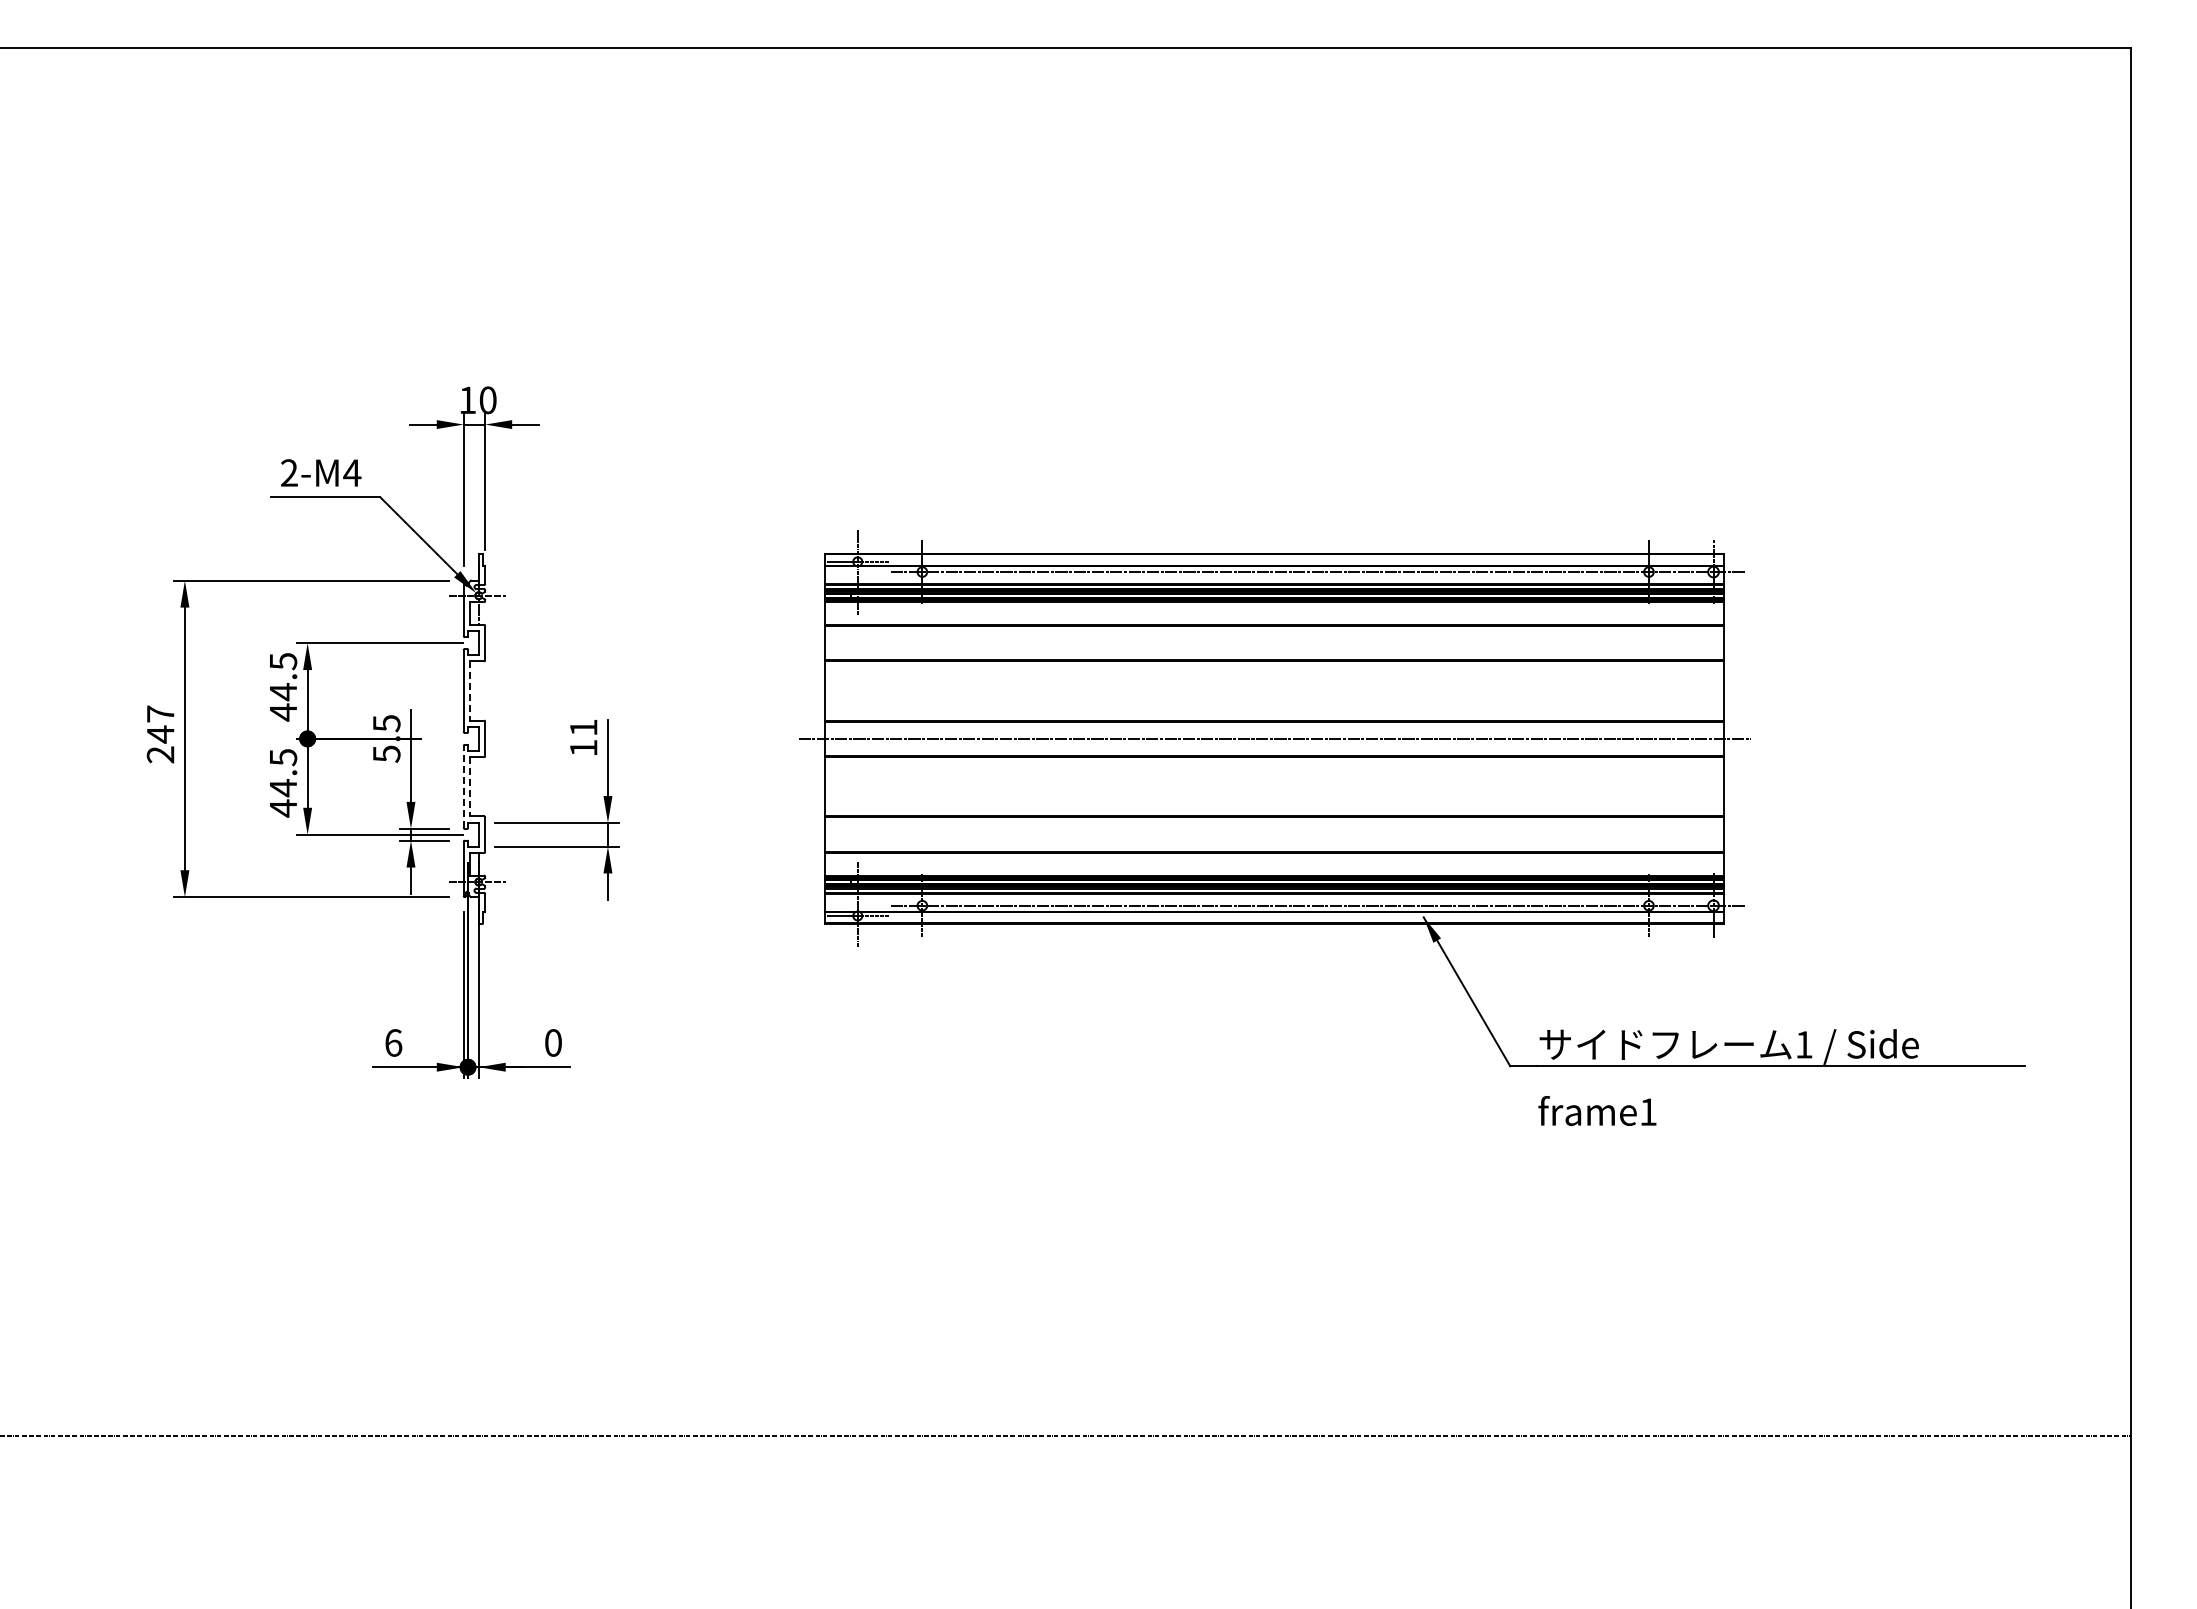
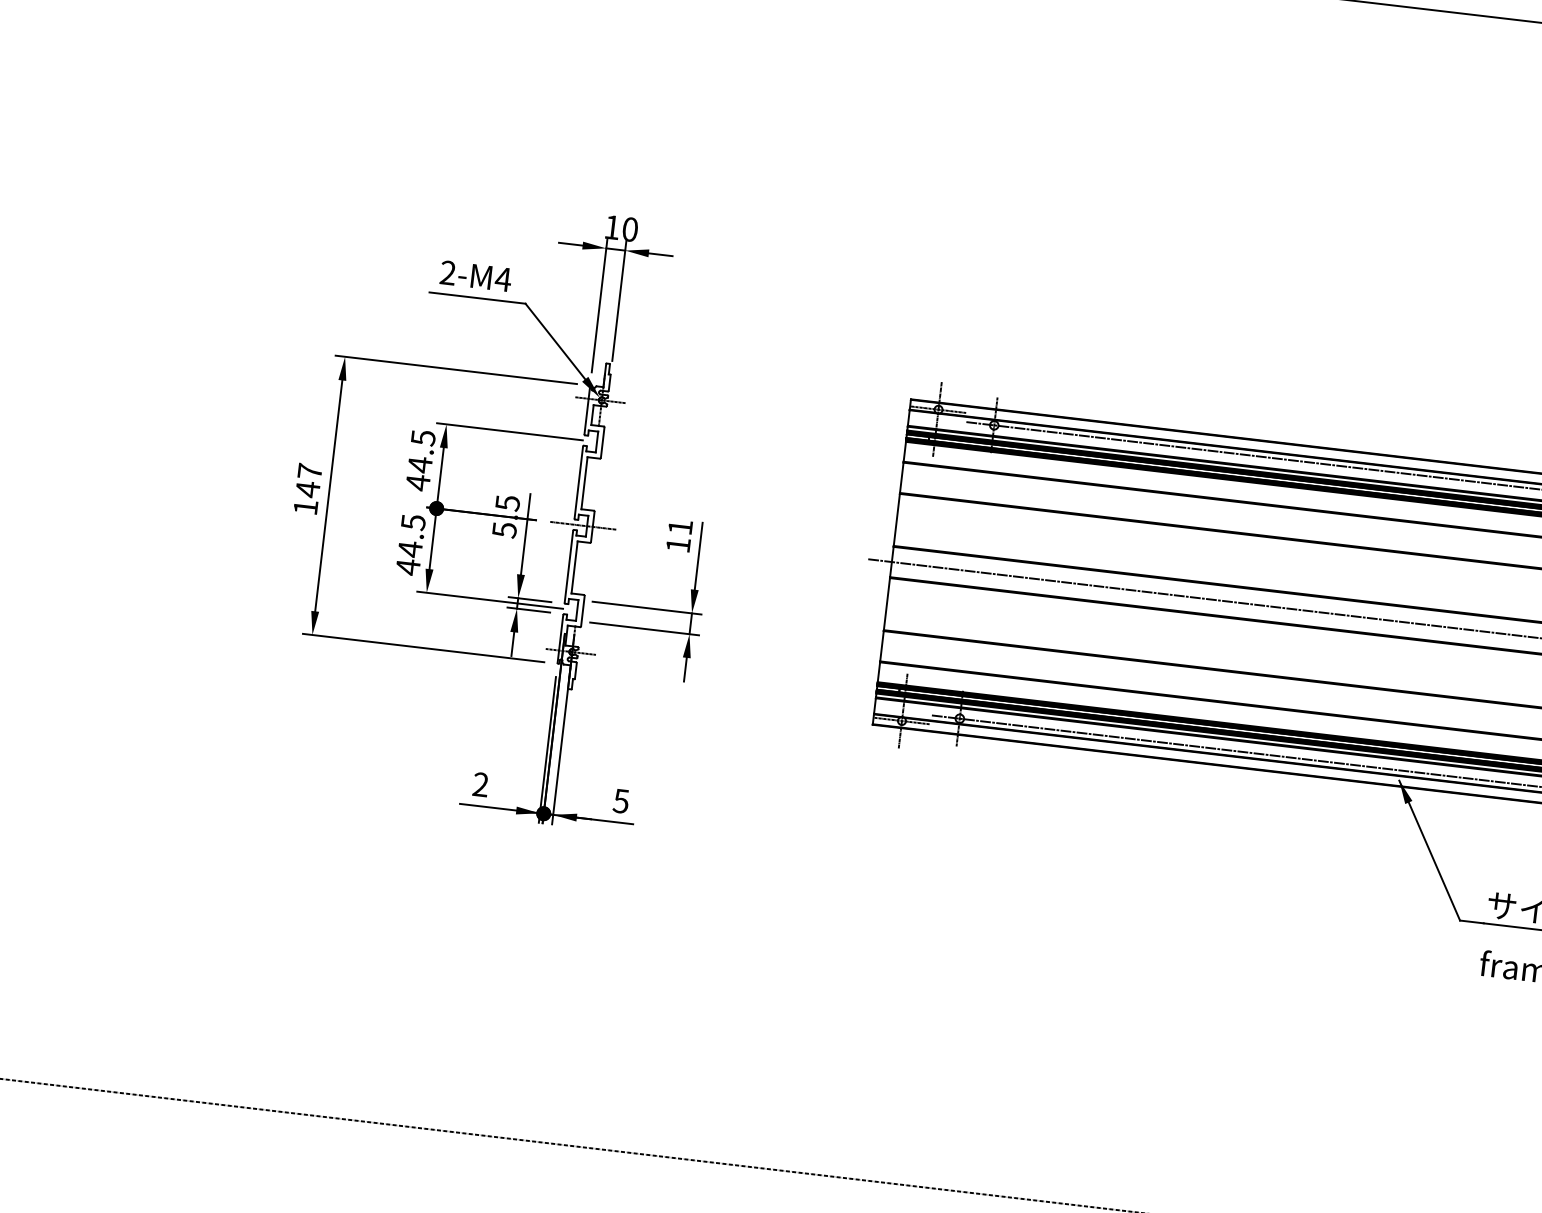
line: (470, 691) -> (584, 483), dashed -> solid
line: (474, 738) -> (583, 525), added
text: (160, 754) -> (305, 507), 247 -> 147
line: (463, 786) -> (568, 566), dashed -> solid
line: (470, 786) -> (574, 567), dashed -> solid
text: (393, 1042) -> (480, 784), 6 -> 2
text: (552, 1042) -> (620, 800), 0 -> 5

